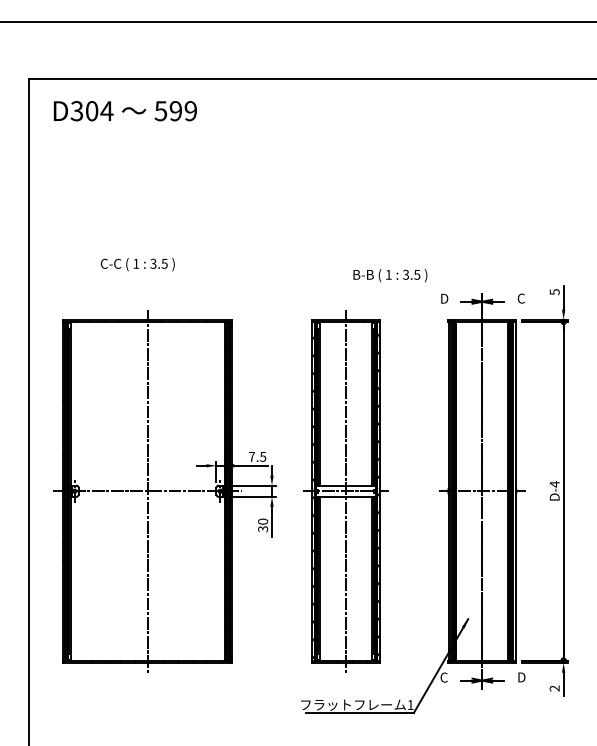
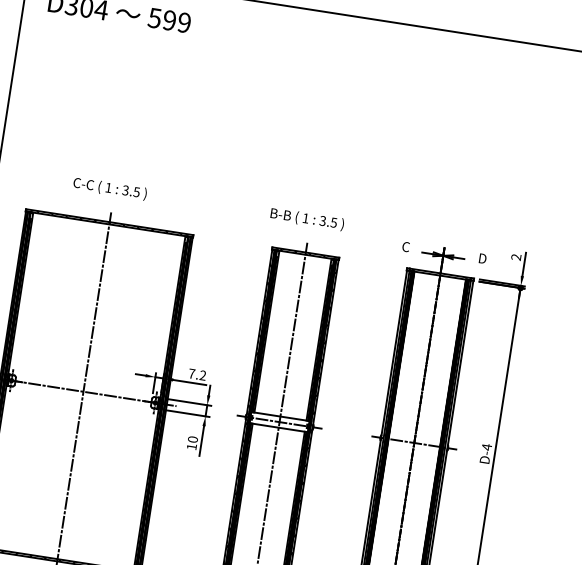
text: (137, 264) -> (109, 188), moved
text: (390, 275) -> (307, 219), moved
text: (554, 292) -> (516, 257), 5 -> 2
text: (444, 298) -> (406, 246), D -> C
text: (521, 298) -> (482, 258), C -> D
text: (263, 456) -> (203, 375), 7.5 -> 7.2
text: (263, 529) -> (192, 447), 30 -> 10

